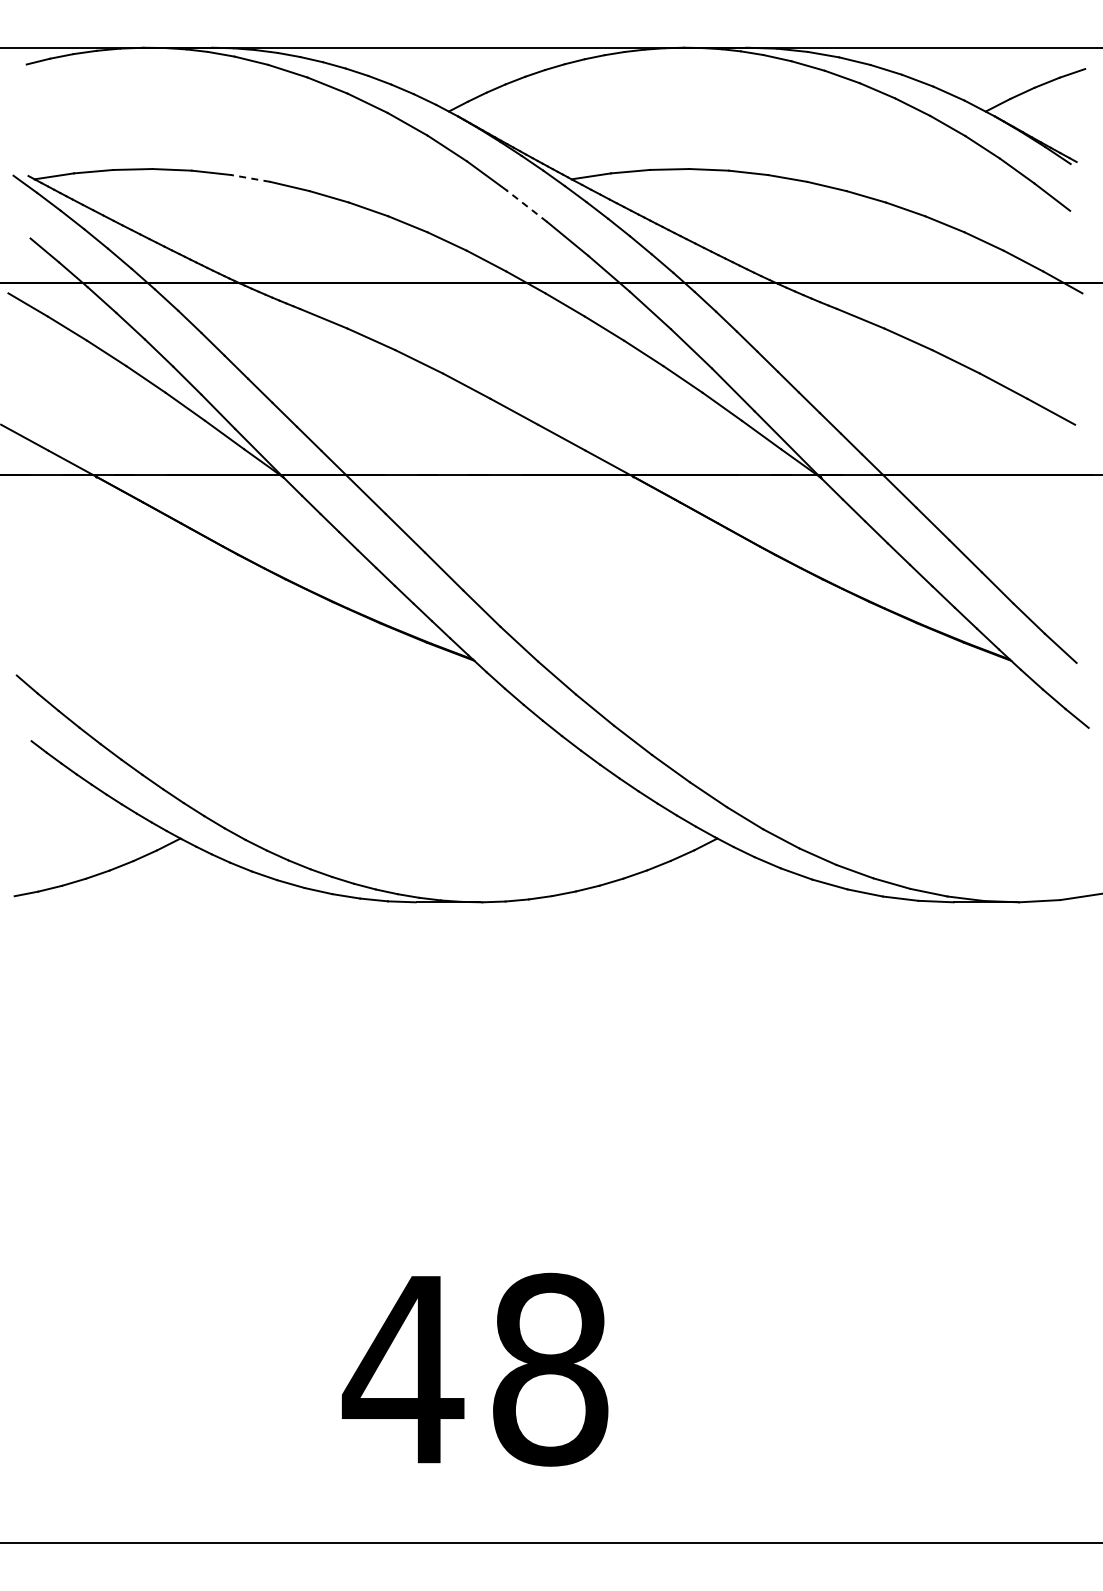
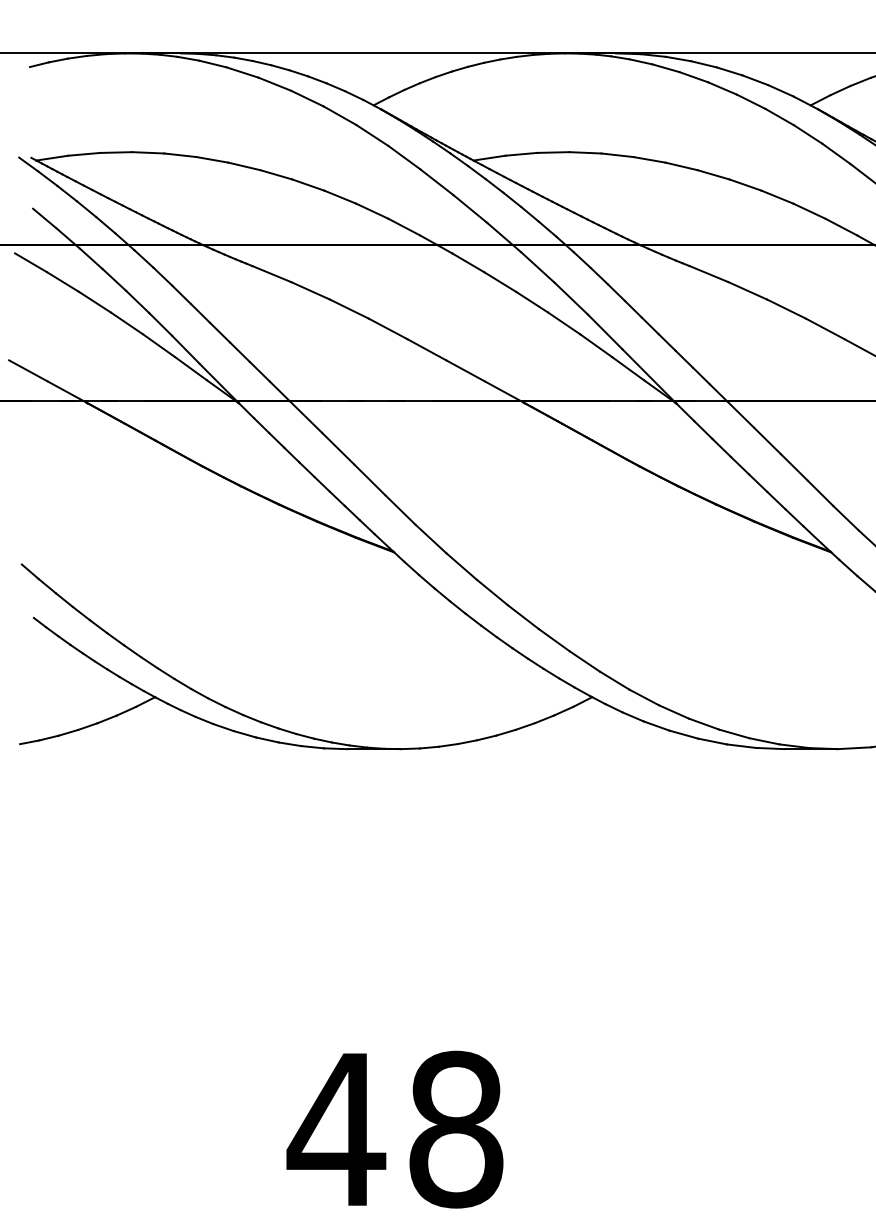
line: (250, 178) -> (212, 159), dashed -> solid
line: (526, 206) -> (436, 182), dashed -> solid

